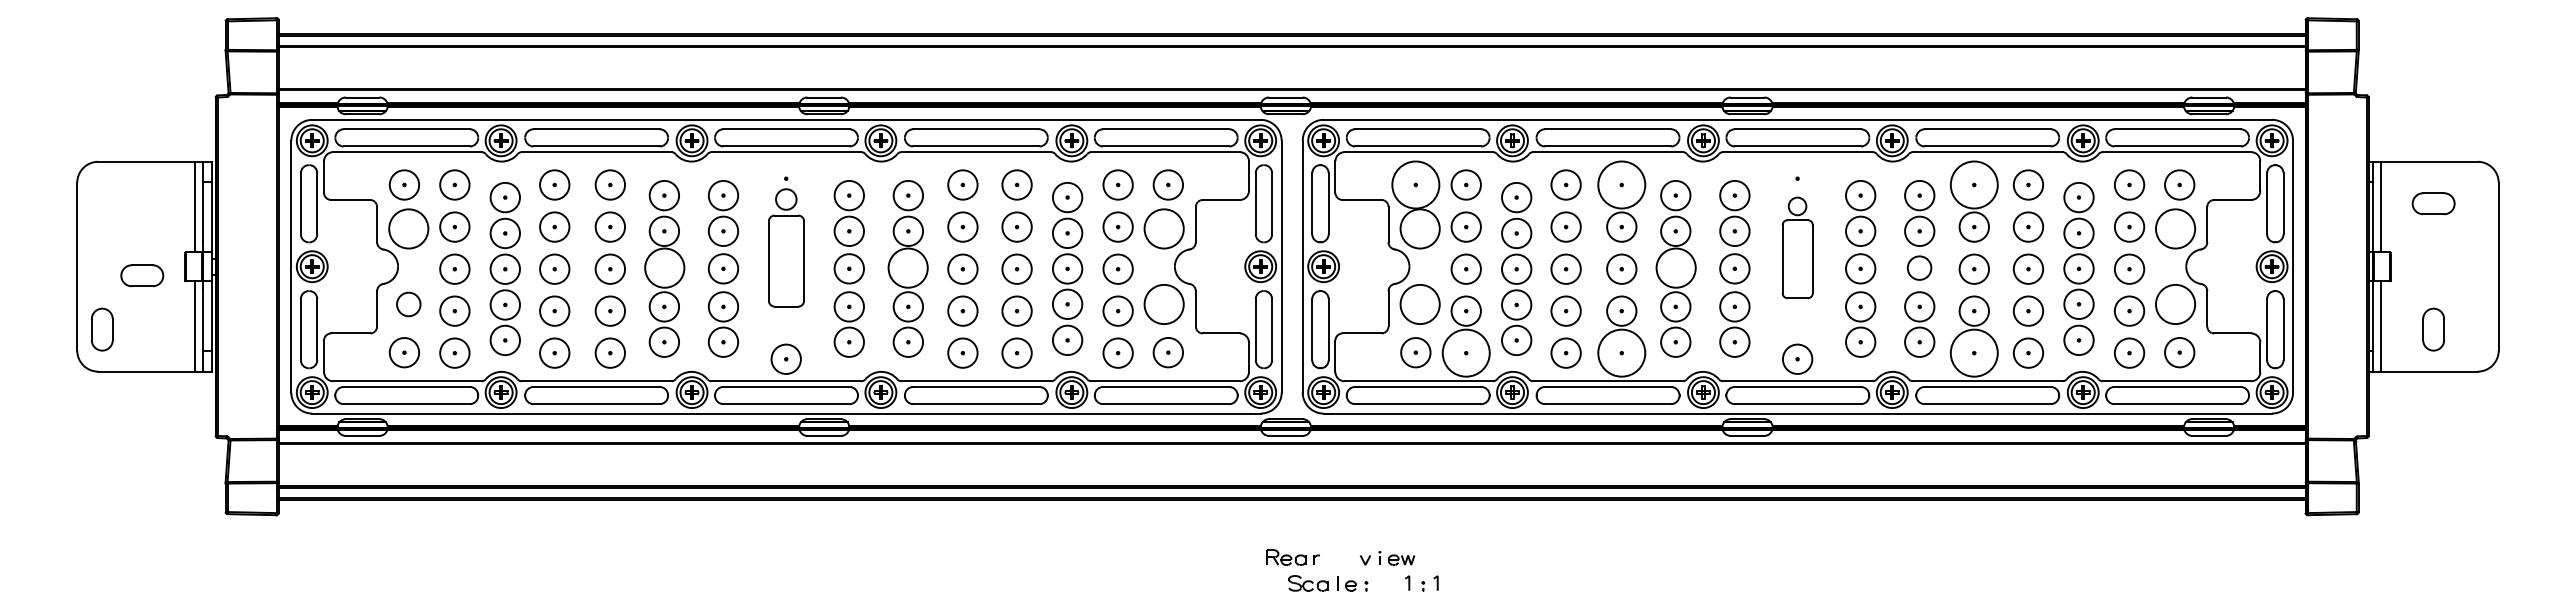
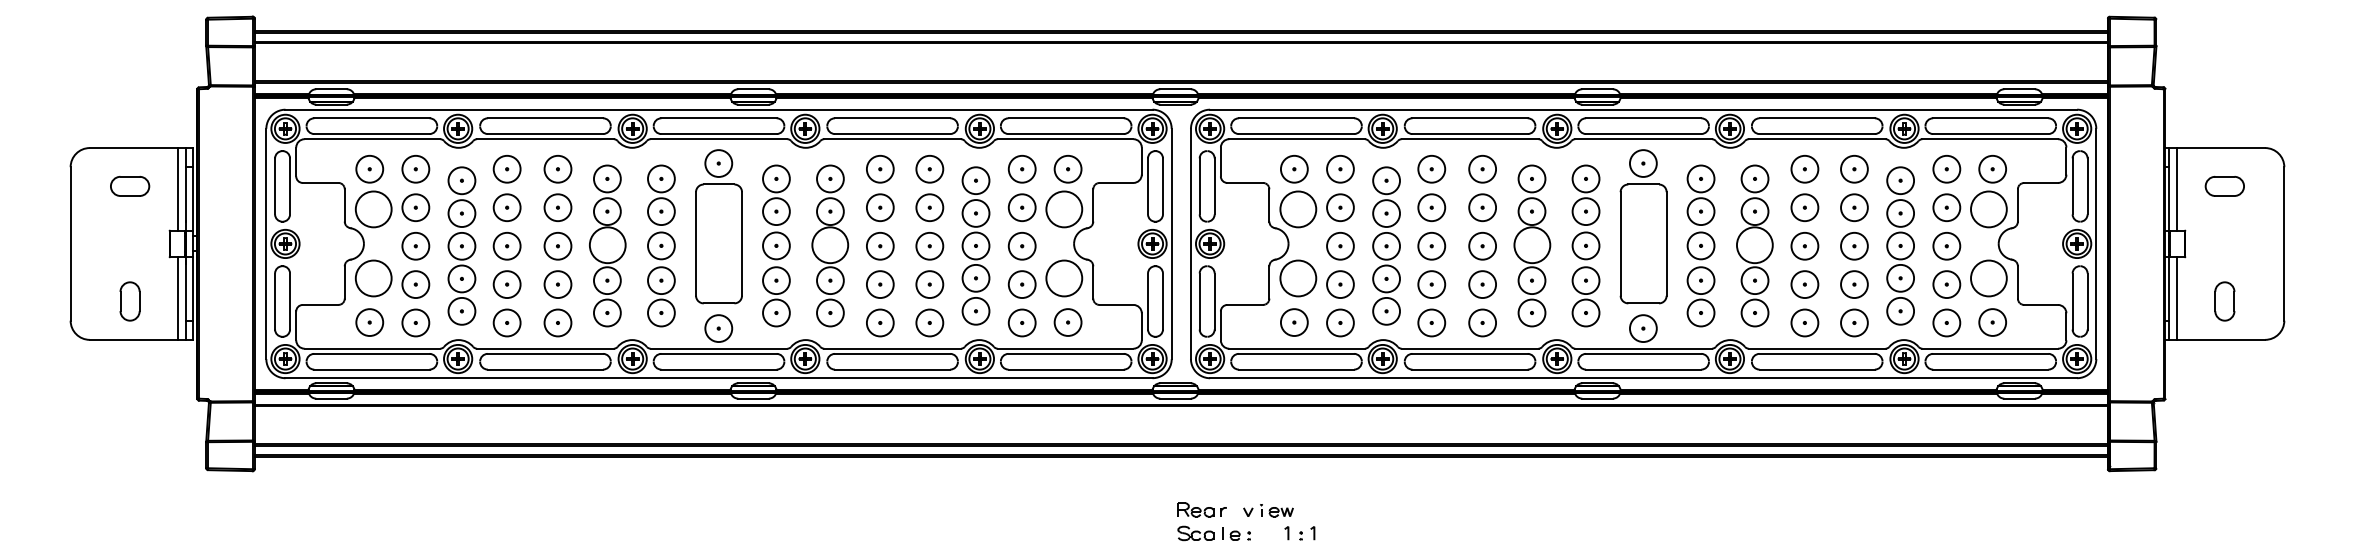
circle: (1415, 184) -> (1294, 168), size x0.62
circle: (1621, 184) -> (1482, 168), size x0.62
circle: (1973, 184) -> (1804, 168), size x0.62
part: (786, 247) -> (719, 226), size x1.43
part: (1797, 247) -> (1643, 226), size x1.67
circle: (1919, 267) -> (1754, 244), size x1.67
part: (142, 275) -> (130, 186), moved
circle: (408, 304) -> (373, 278), size x1.67
part: (101, 329) -> (129, 301), moved
circle: (1465, 352) -> (1339, 322), size x0.62
circle: (1621, 352) -> (1482, 322), size x0.62
circle: (1973, 352) -> (1804, 322), size x0.62
part: (1292, 557) -> (1201, 509), moved

